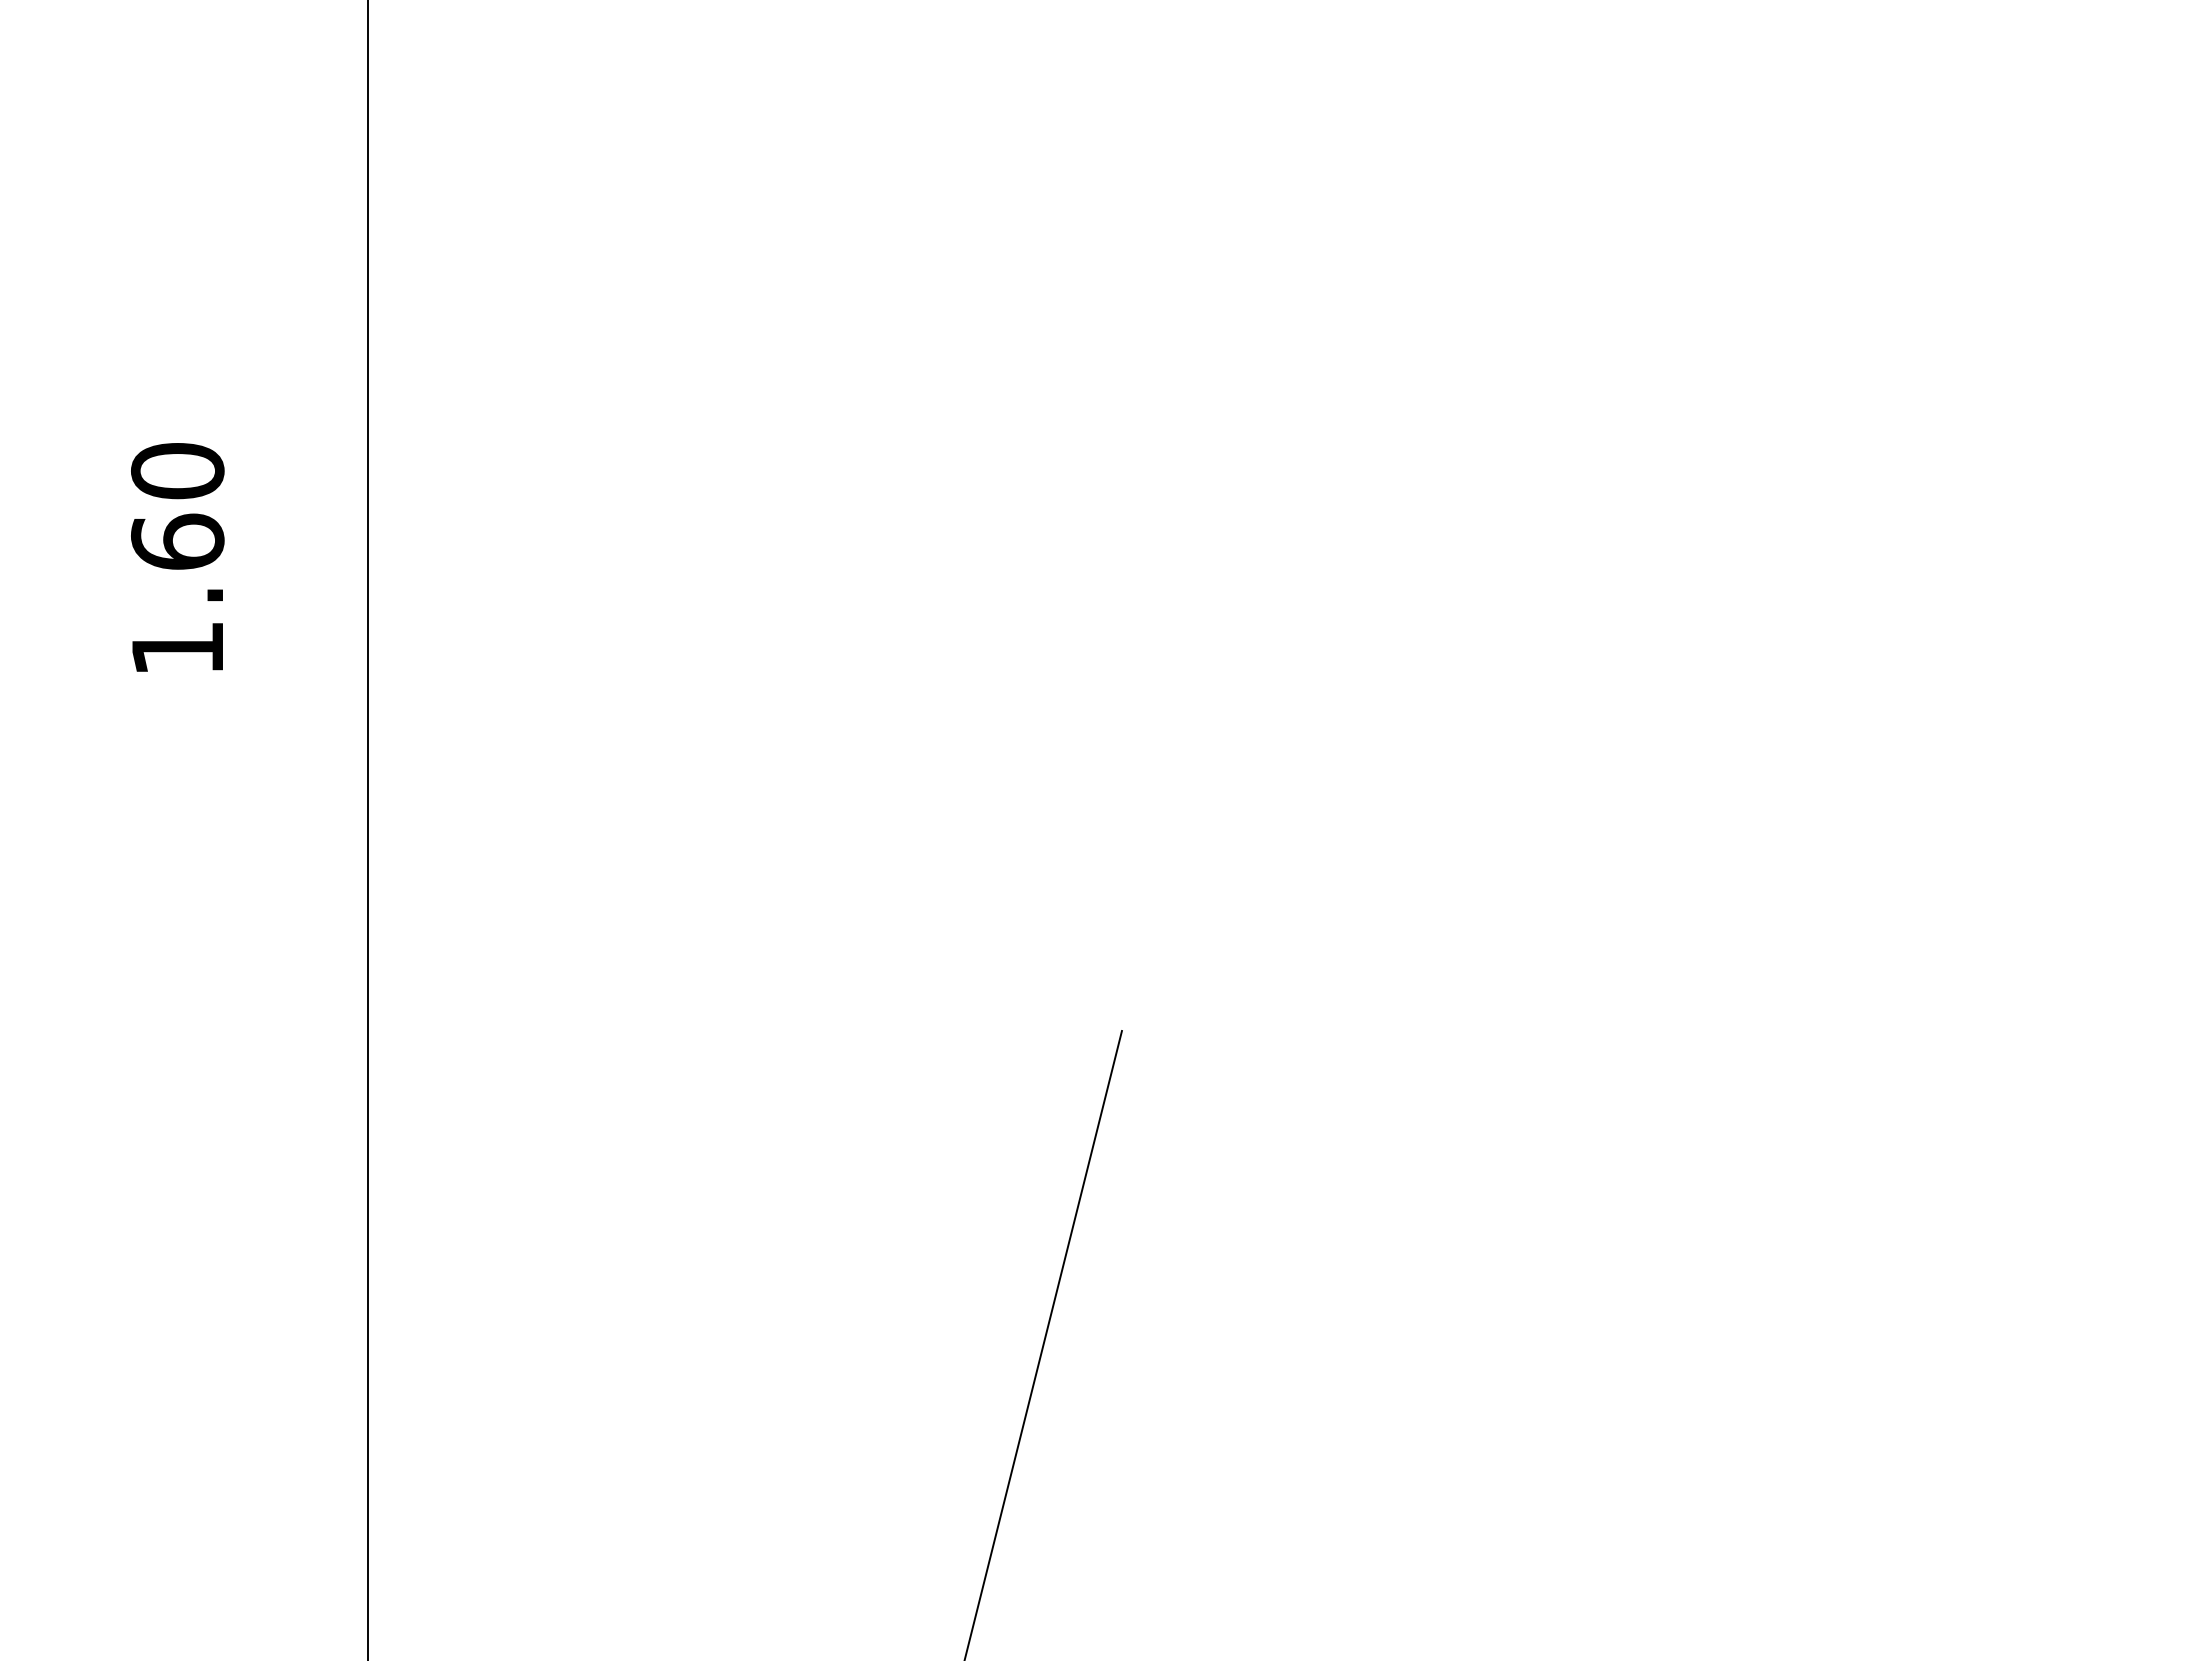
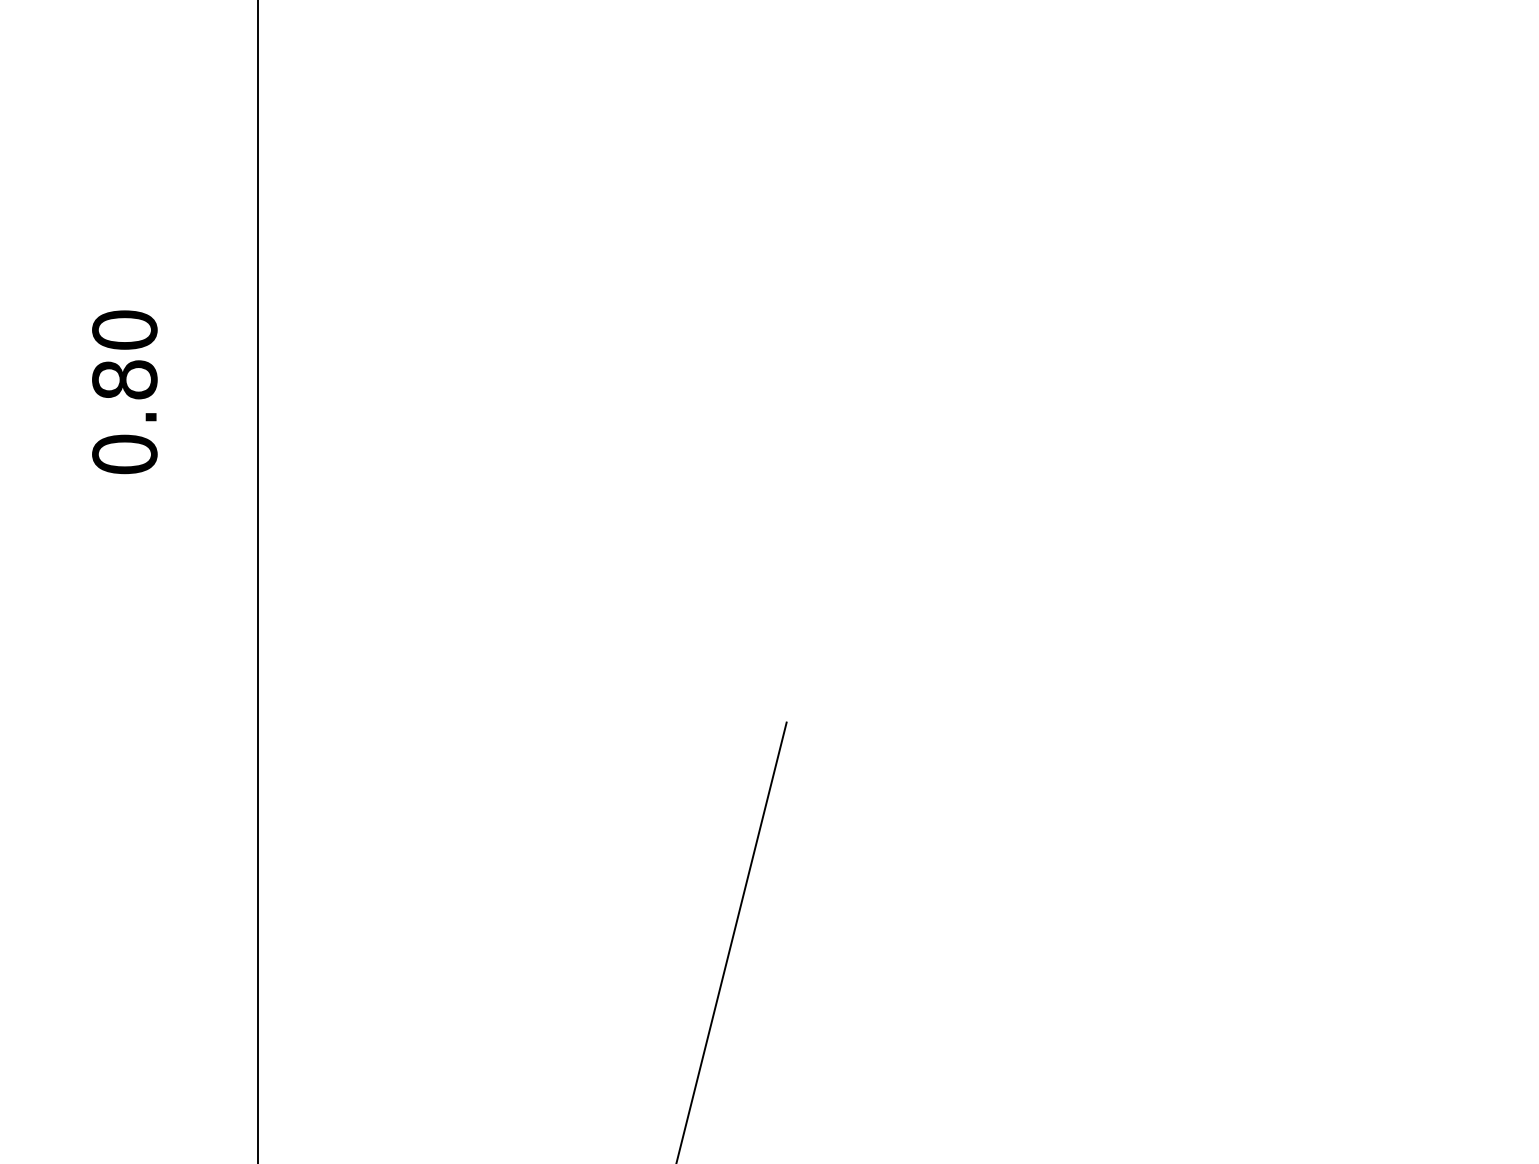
text: (177, 594) -> (124, 416), 1.60 -> 0.80

